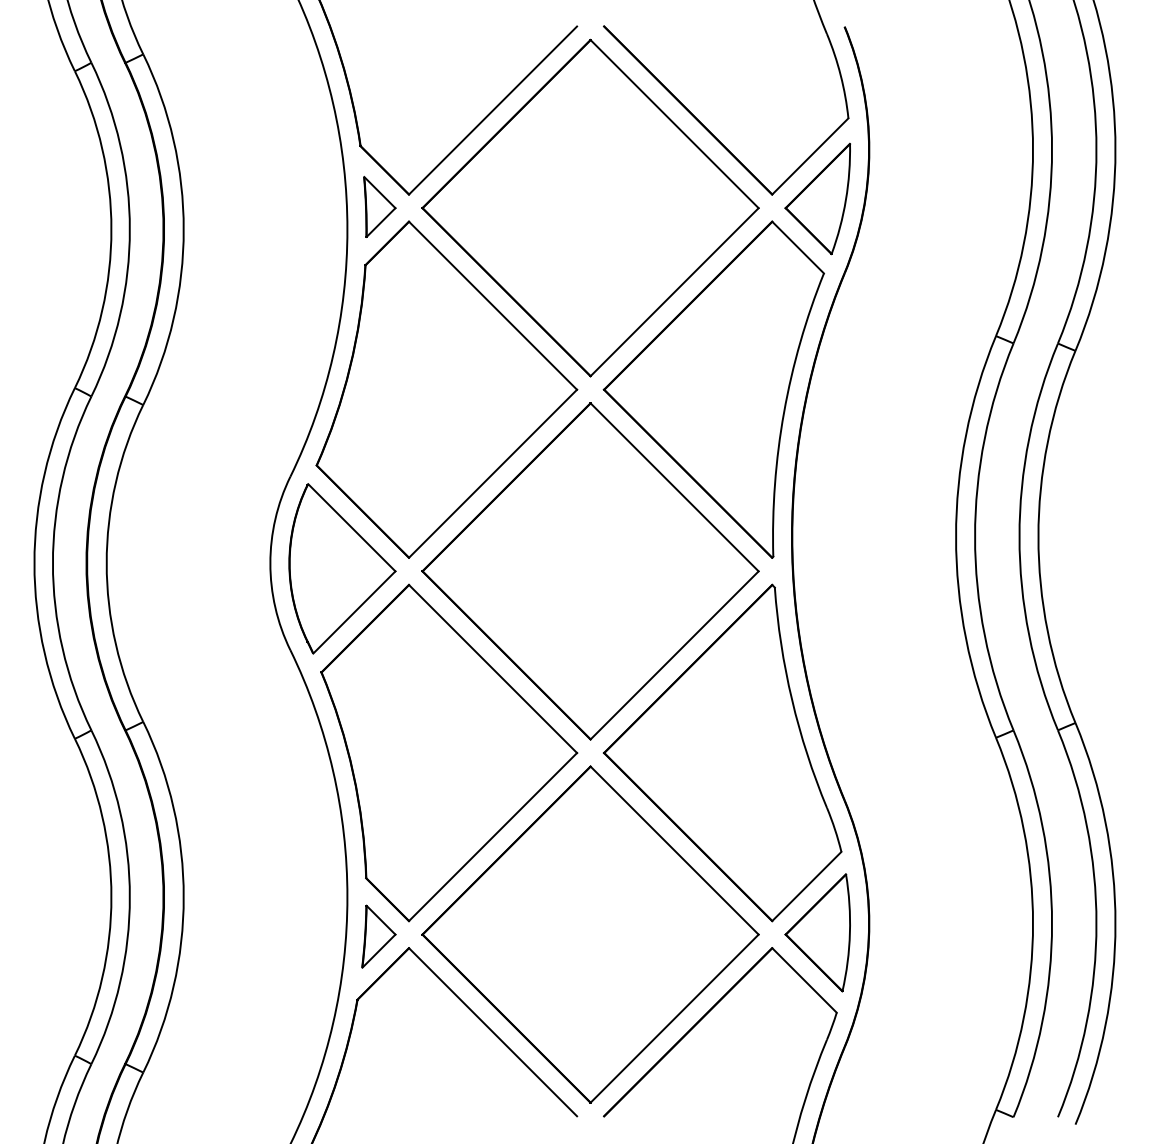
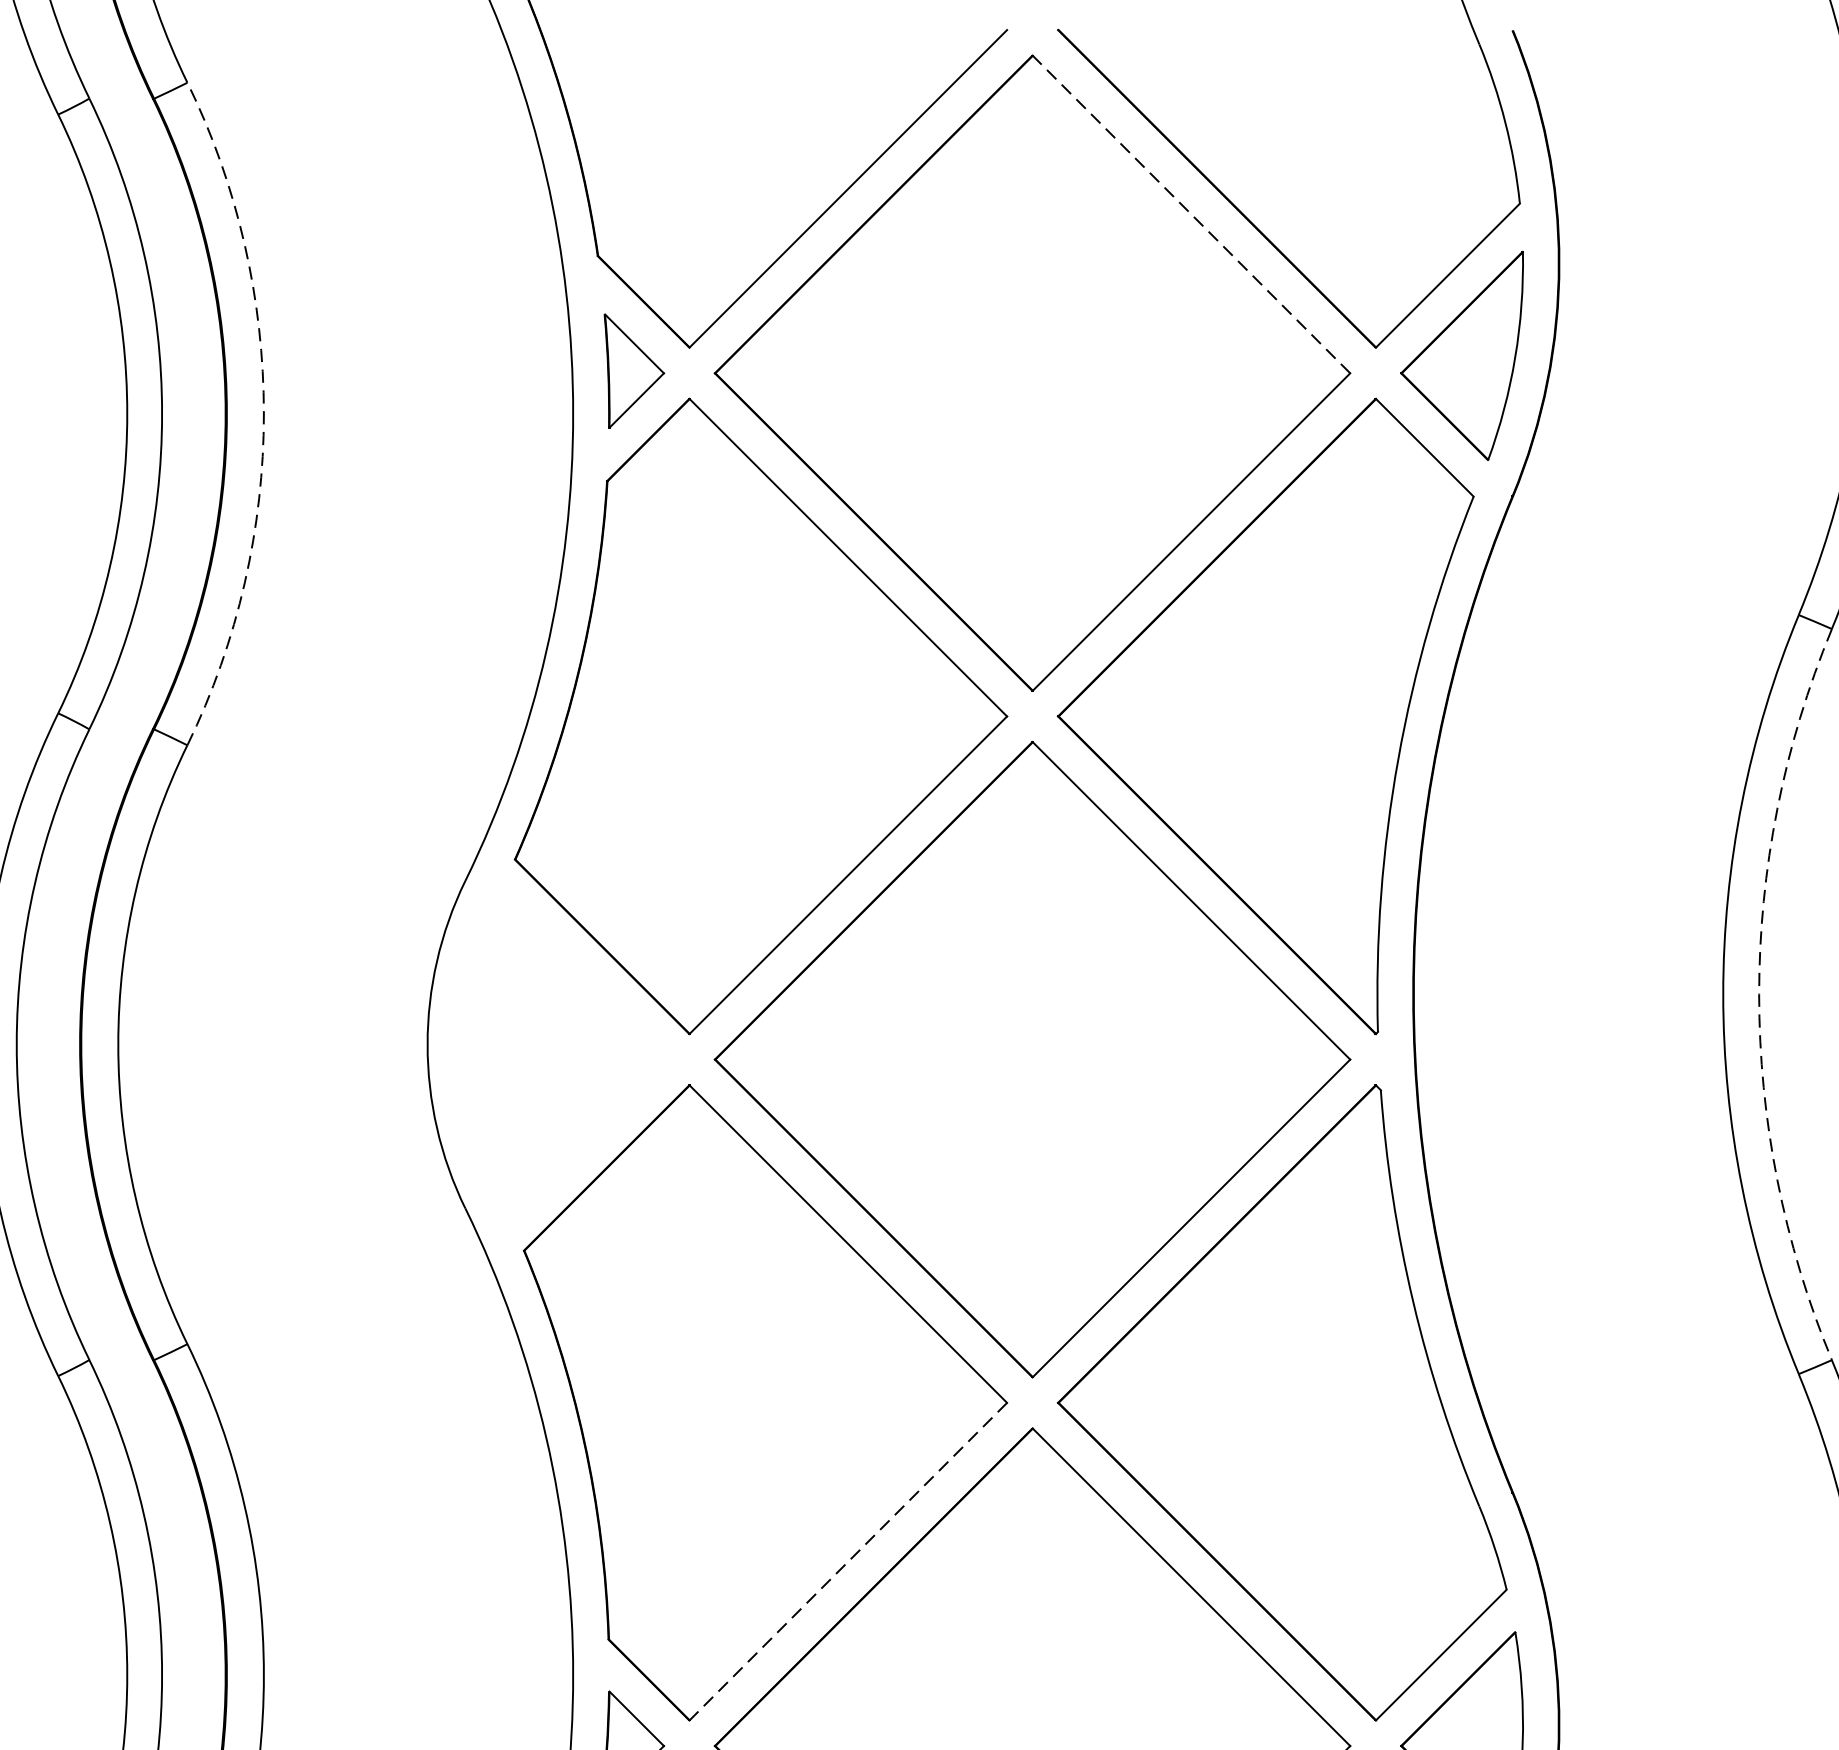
line: (674, 124) -> (1191, 215), solid -> dashed
arc: (183, 229) -> (263, 413), solid -> dashed
arc: (975, 536) -> (1759, 993), solid -> dashed
part: (342, 568) -> (563, 1054), removed
line: (493, 837) -> (849, 1562), solid -> dashed

